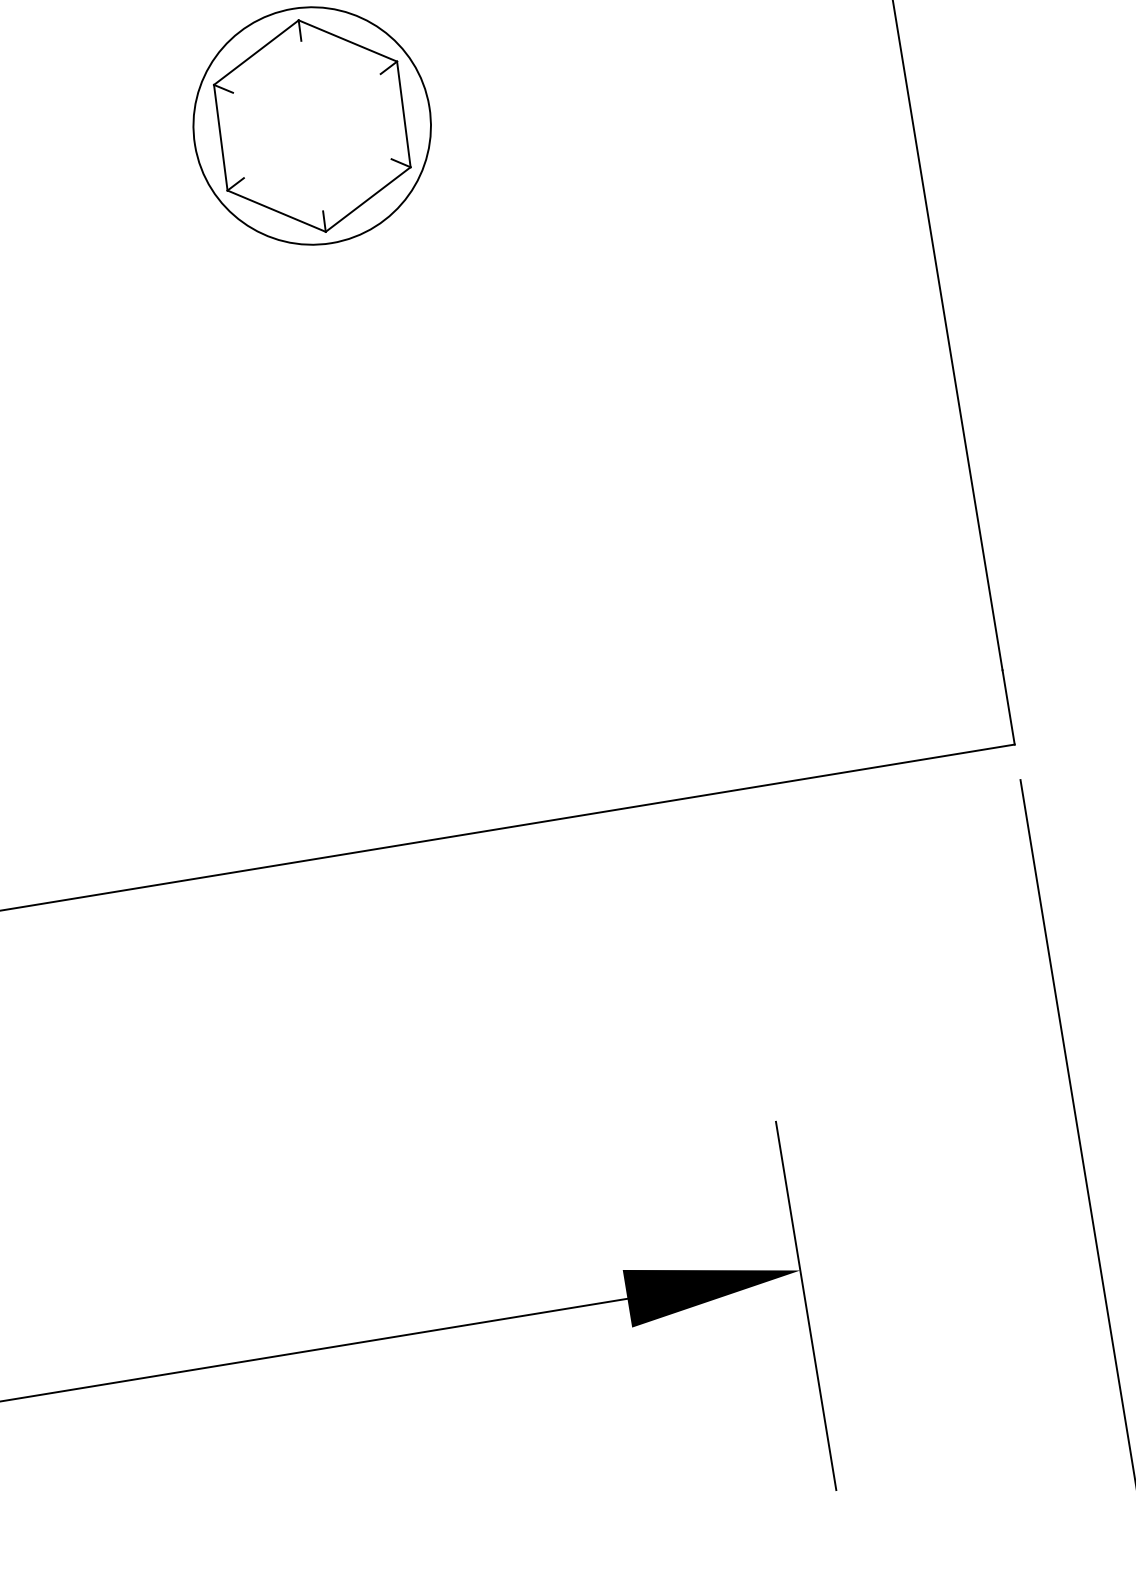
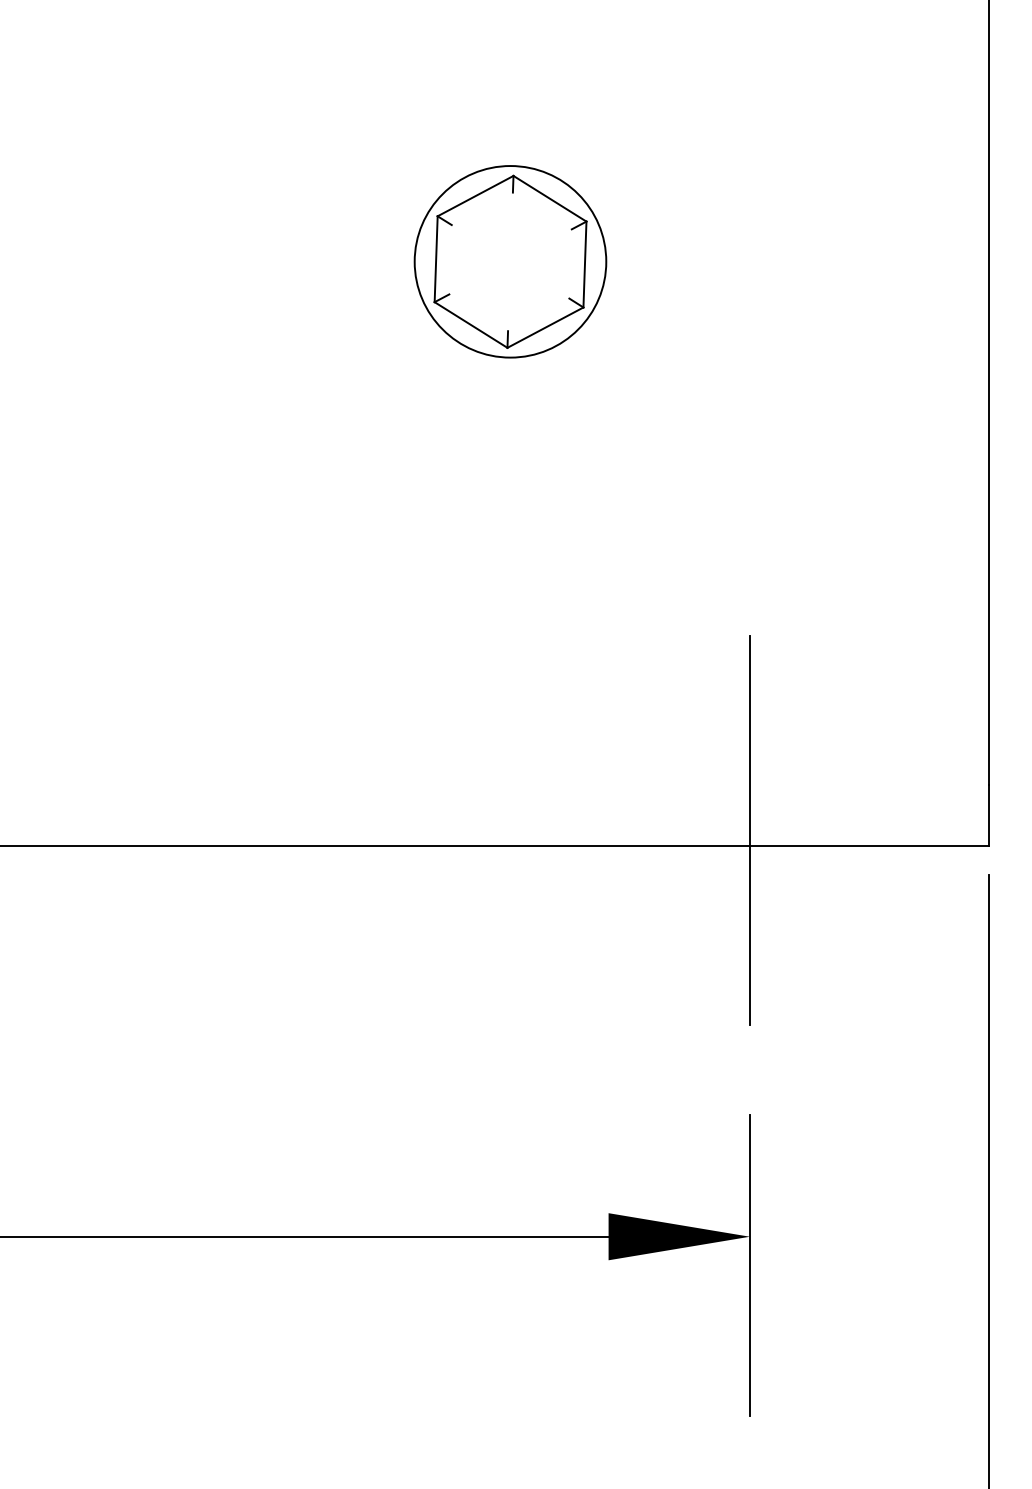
line: (718, 773) -> (749, 830), added

